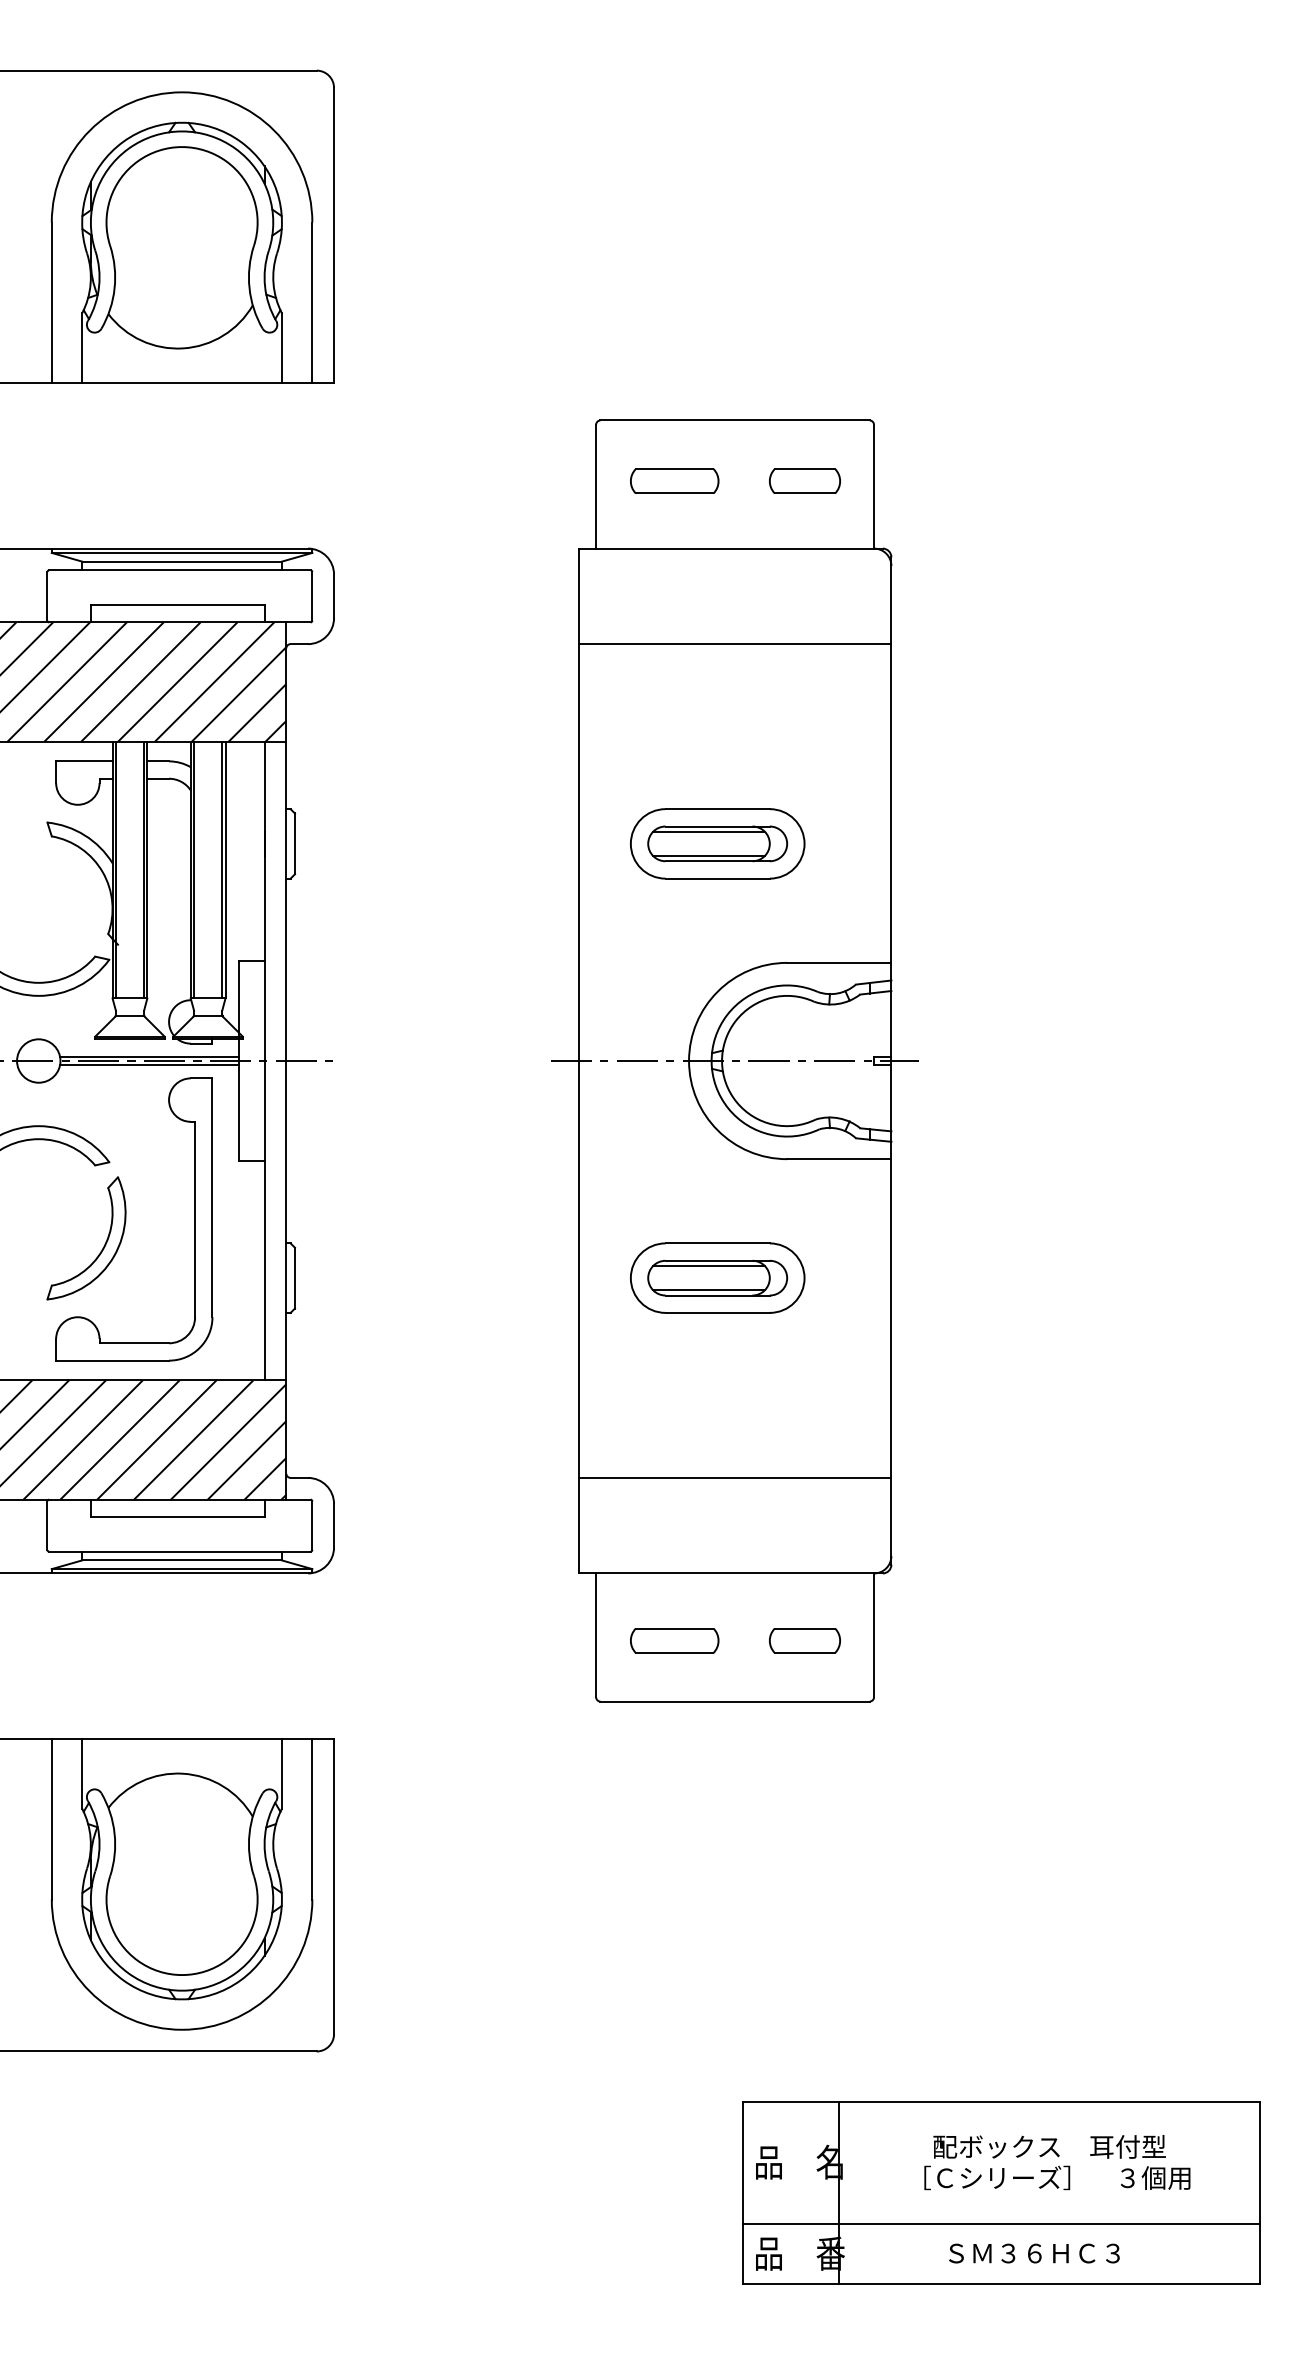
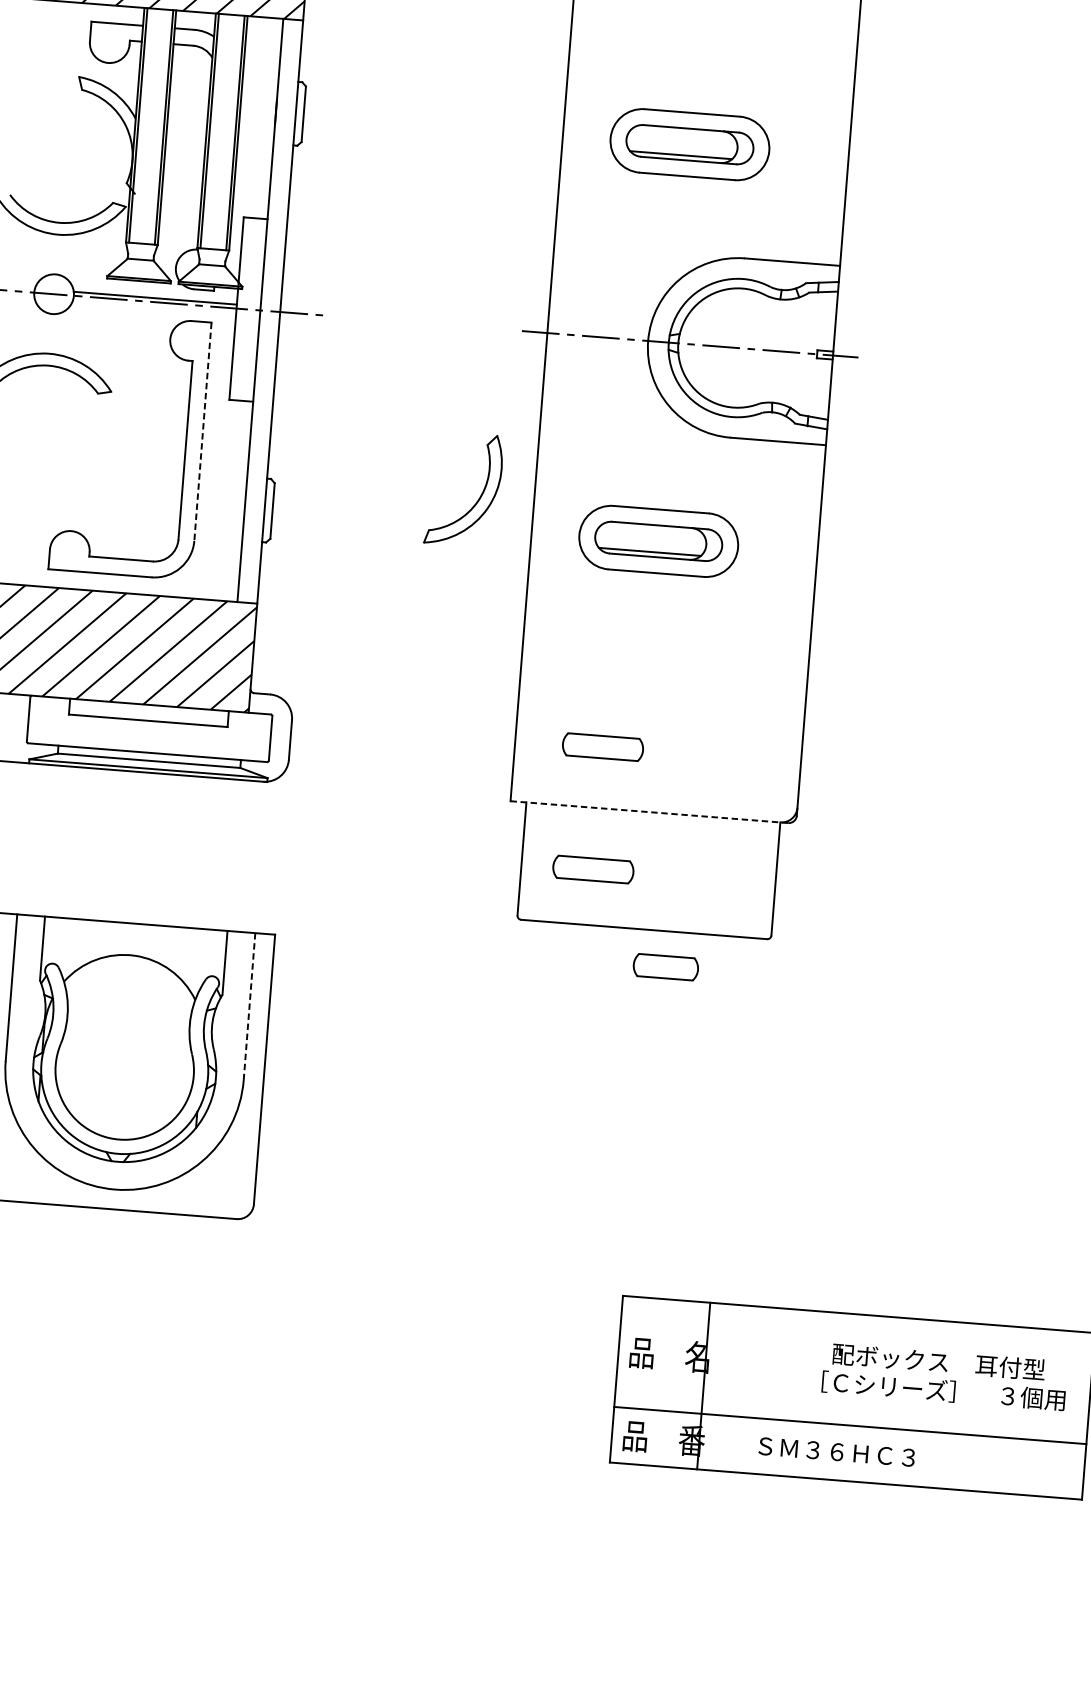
line: (708, 831) -> (682, 132), removed
line: (149, 1065) -> (154, 306), removed
line: (212, 1198) -> (202, 432), solid -> dashed
part: (101, 1249) -> (476, 500), moved
line: (708, 1266) -> (651, 530), removed
line: (734, 1477) -> (659, 724), removed
part: (674, 1506) -> (602, 746), added
line: (730, 1573) -> (649, 812), solid -> dashed
part: (804, 1640) -> (665, 966), moved
line: (312, 1819) -> (249, 1006), solid -> dashed
text: (1057, 2162) -> (944, 1376), moved
text: (1034, 2253) -> (836, 1452), moved

